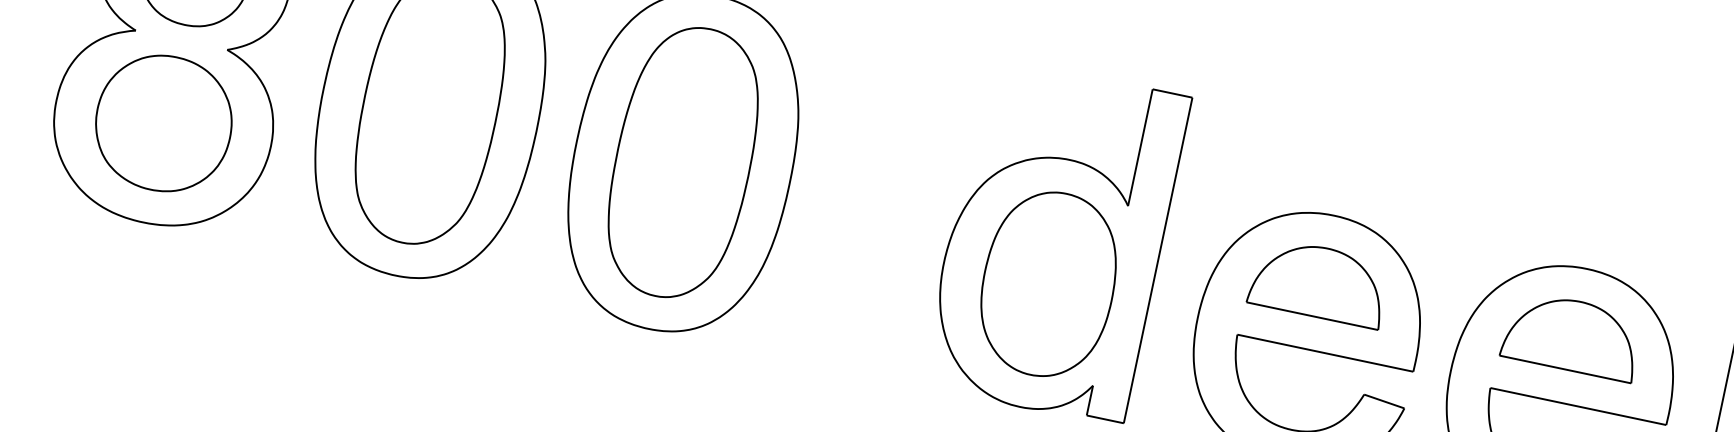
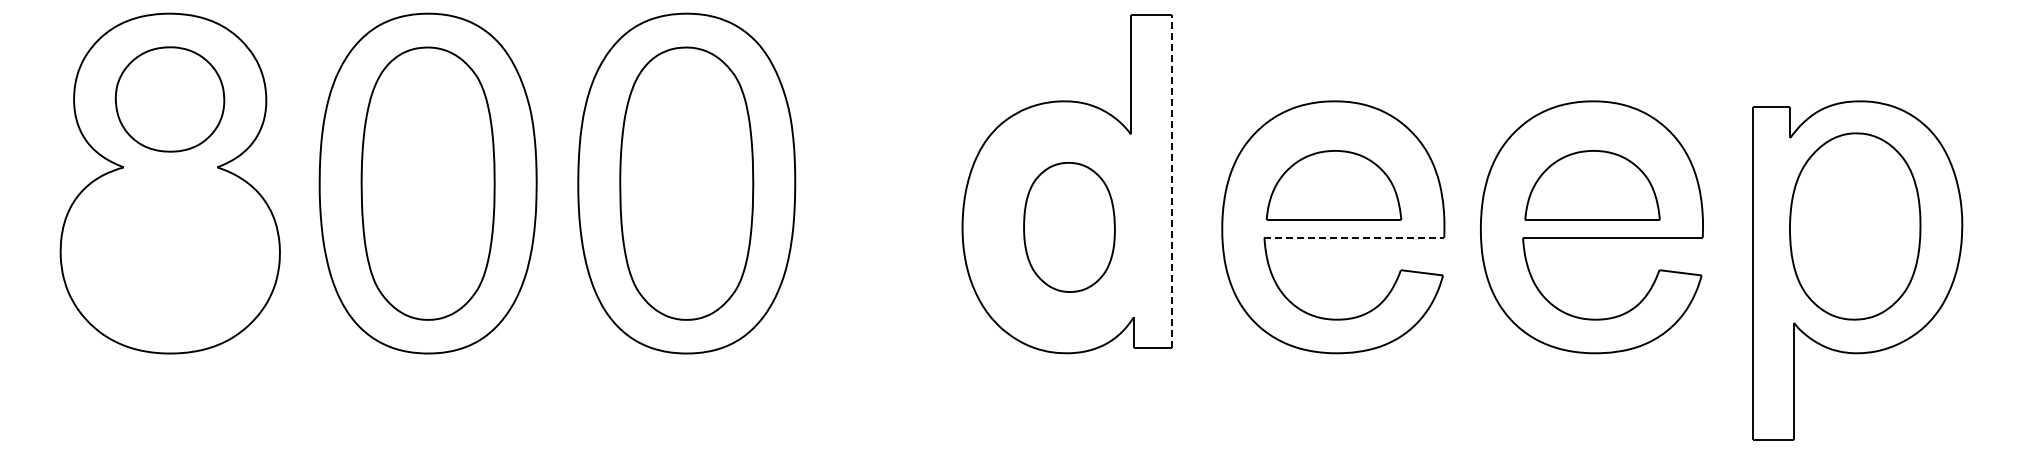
part: (163, 123) -> (170, 252), removed
line: (1158, 259) -> (1171, 180), solid -> dashed
part: (1319, 282) -> (1333, 185), moved
part: (1048, 284) -> (1069, 227), size x0.7
part: (1572, 335) -> (1592, 185), moved
line: (1325, 353) -> (1354, 237), solid -> dashed

